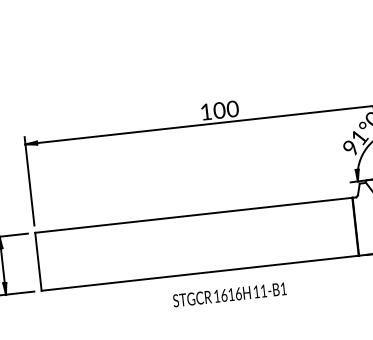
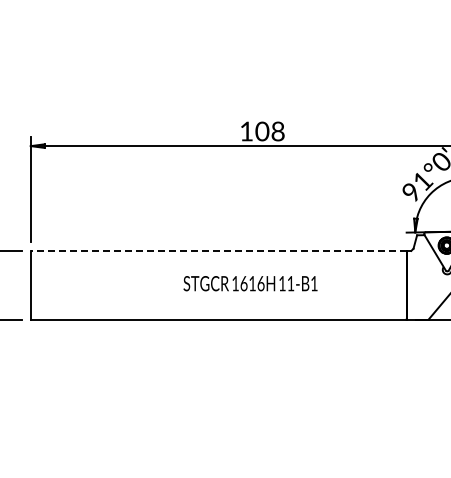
text: (233, 108) -> (278, 131), 100 -> 108
line: (193, 214) -> (218, 250), solid -> dashed
text: (229, 294) -> (250, 283), moved

